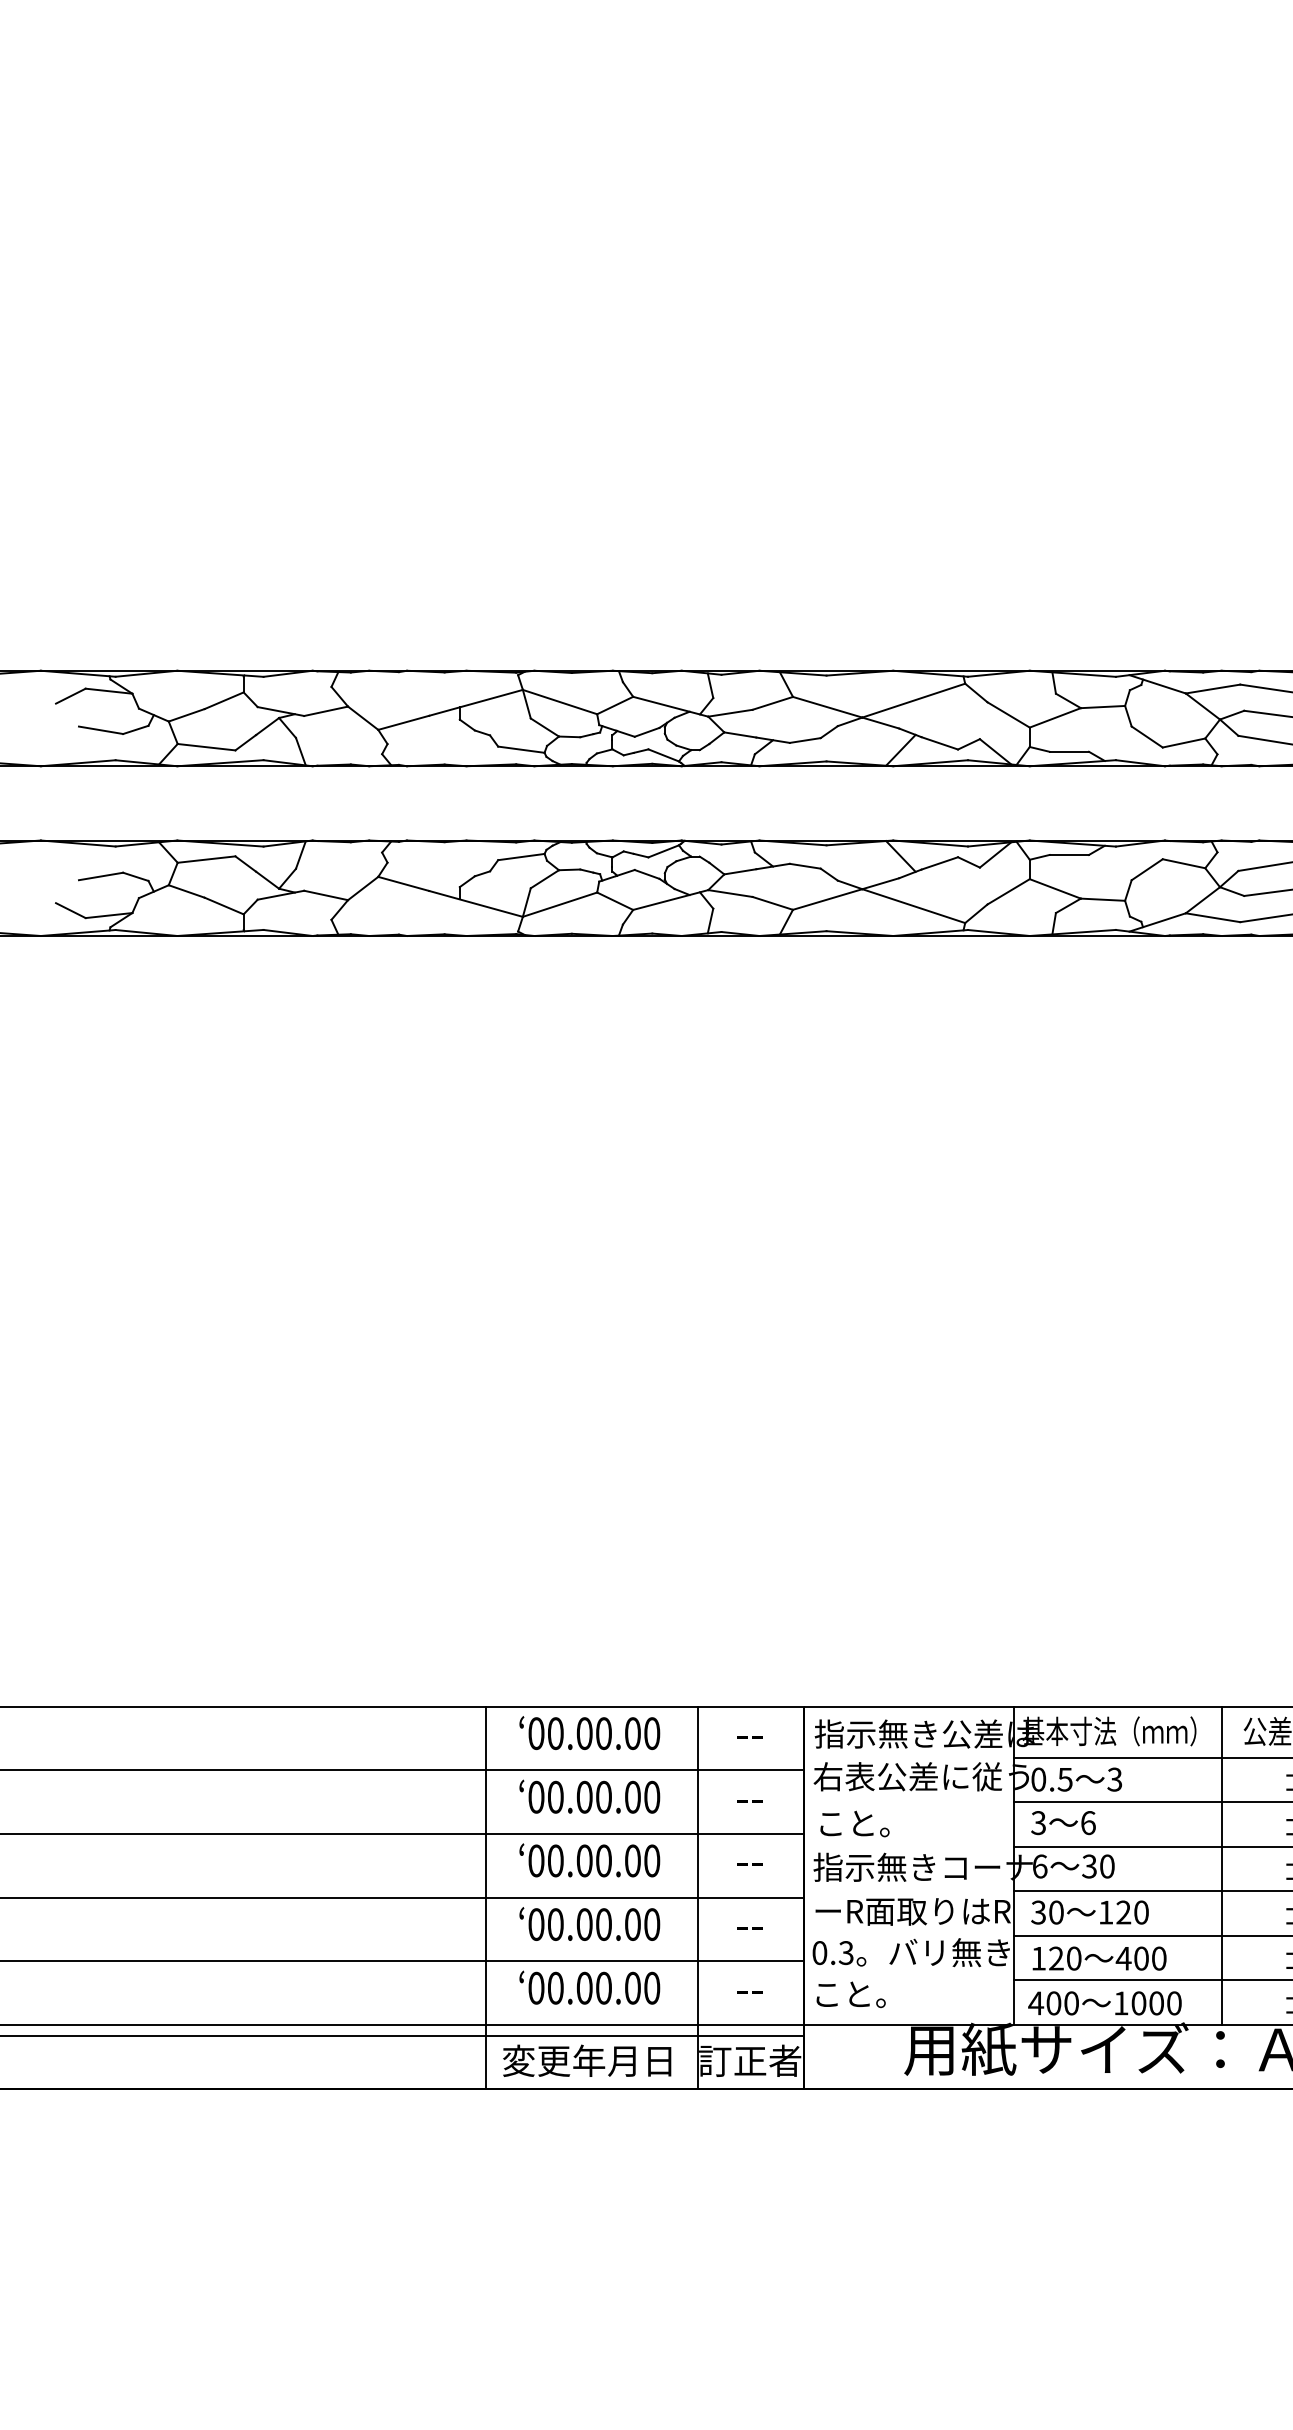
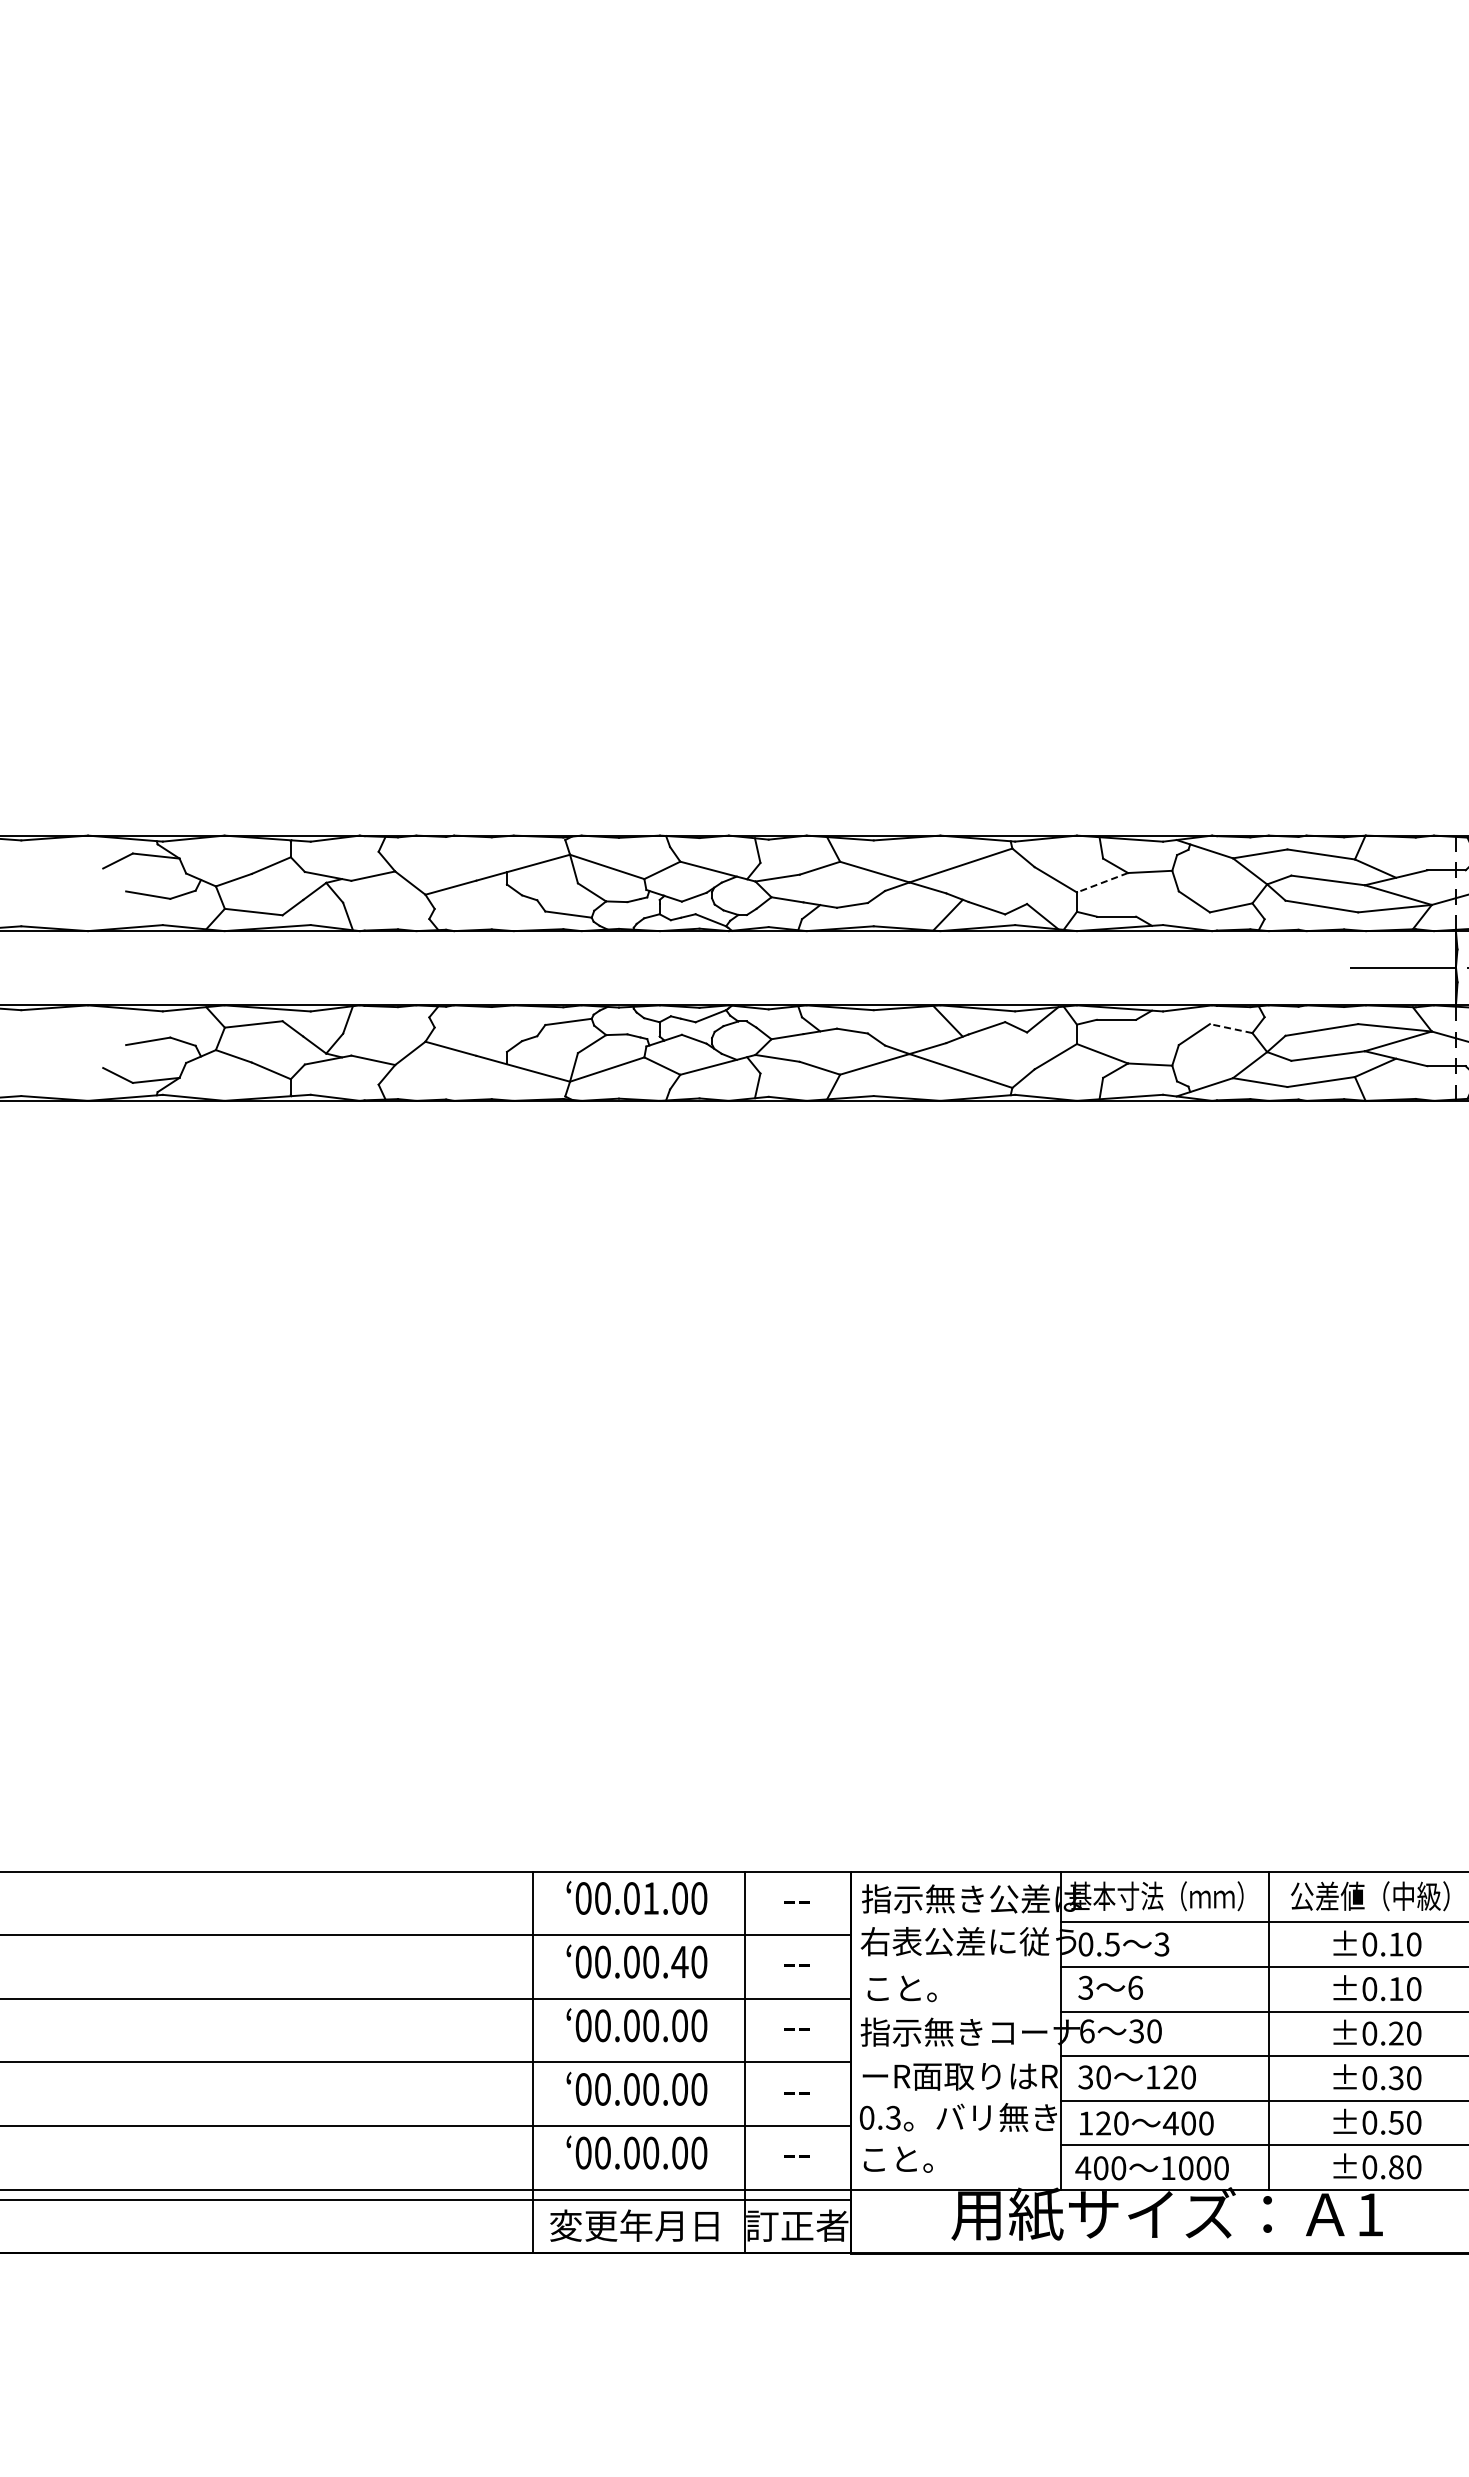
line: (1055, 717) -> (1102, 882), solid -> dashed
line: (1184, 863) -> (1231, 1028), solid -> dashed
text: (604, 1733) -> (651, 1898), 00.00.00 -> 00.01.00
text: (632, 1796) -> (679, 1961), 00.00.00 -> 00.00.40

